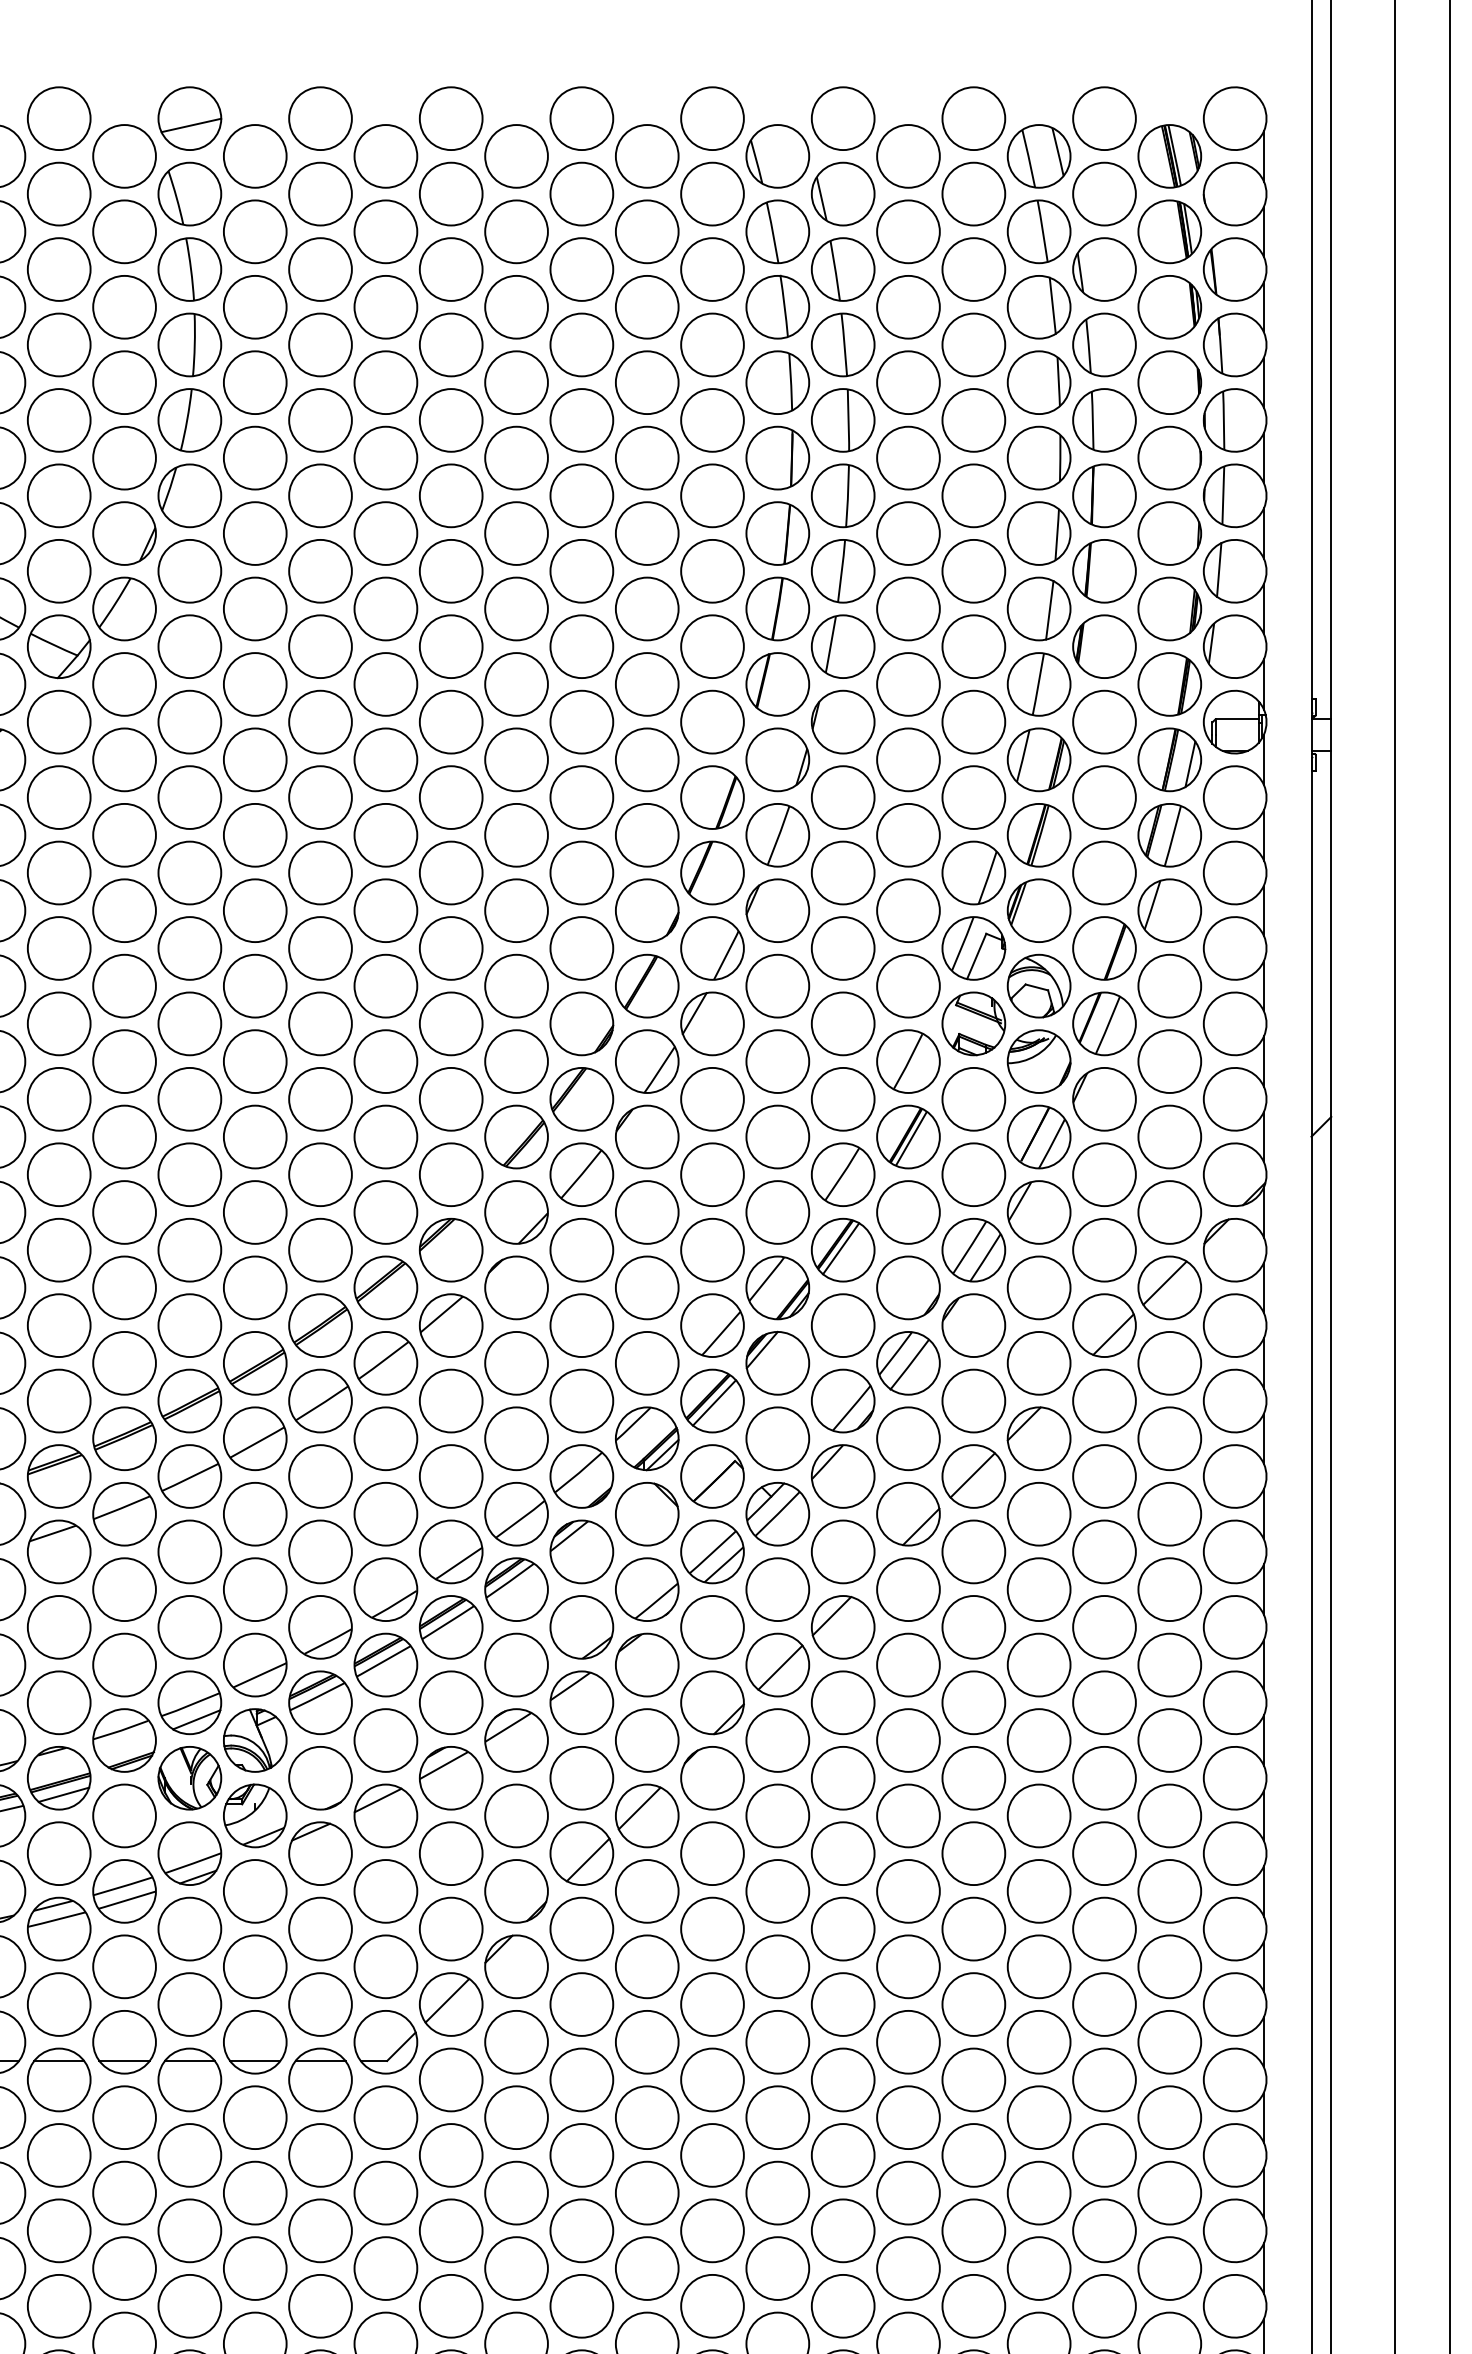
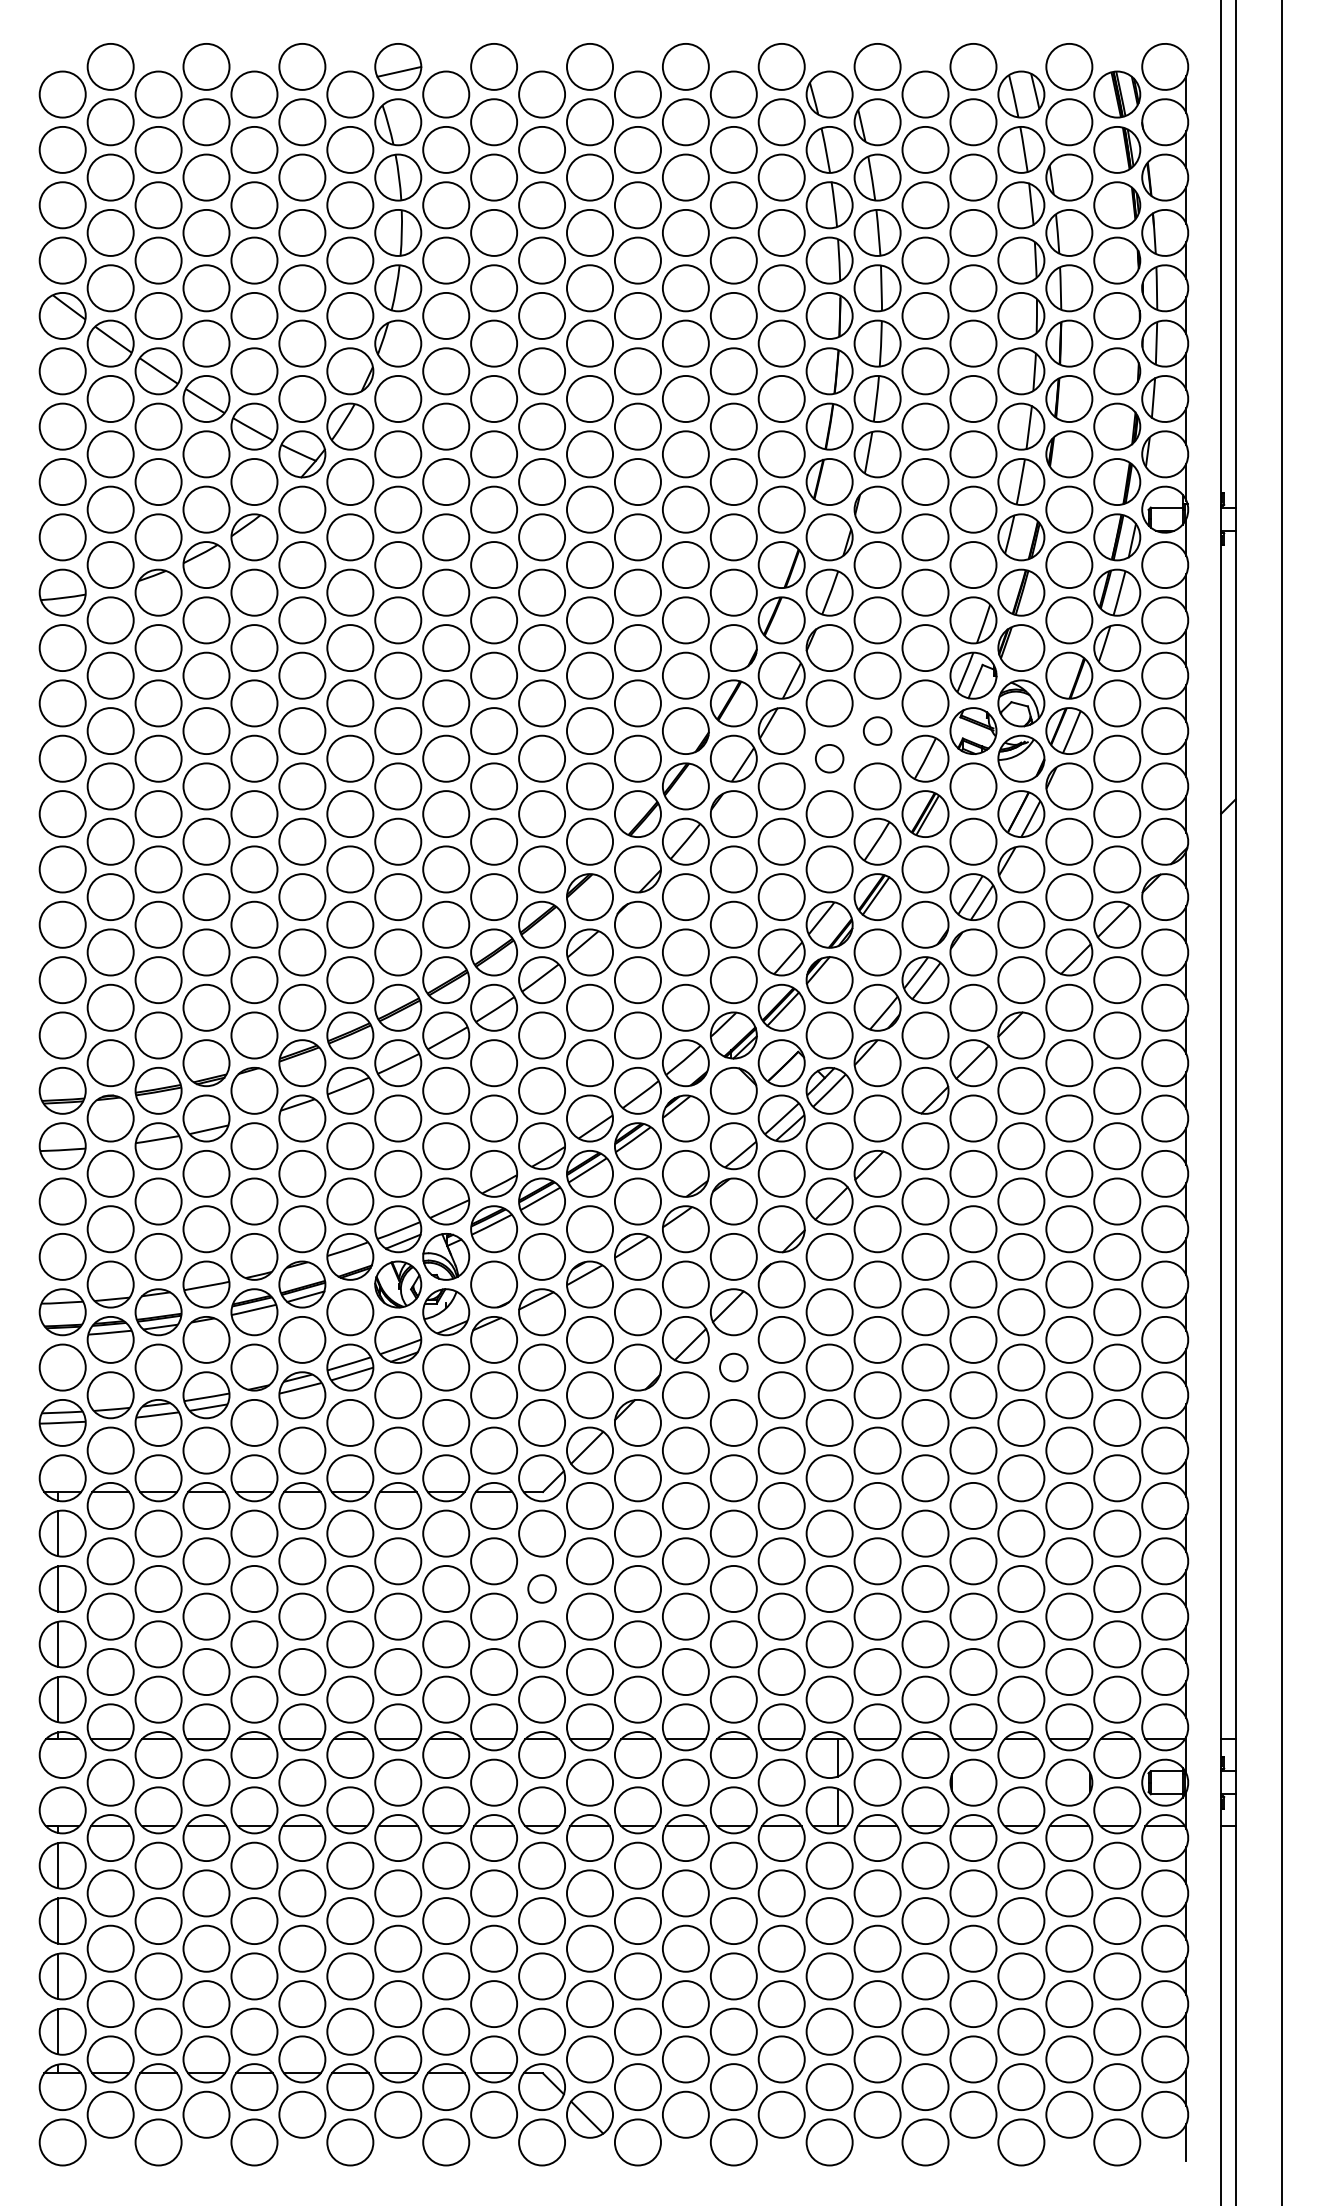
circle: (843, 1024) -> (877, 731), size x0.6
circle: (777, 1061) -> (829, 758), size x0.6
circle: (646, 1891) -> (733, 1367), size x0.6
circle: (386, 2192) -> (542, 1588), size x0.6

